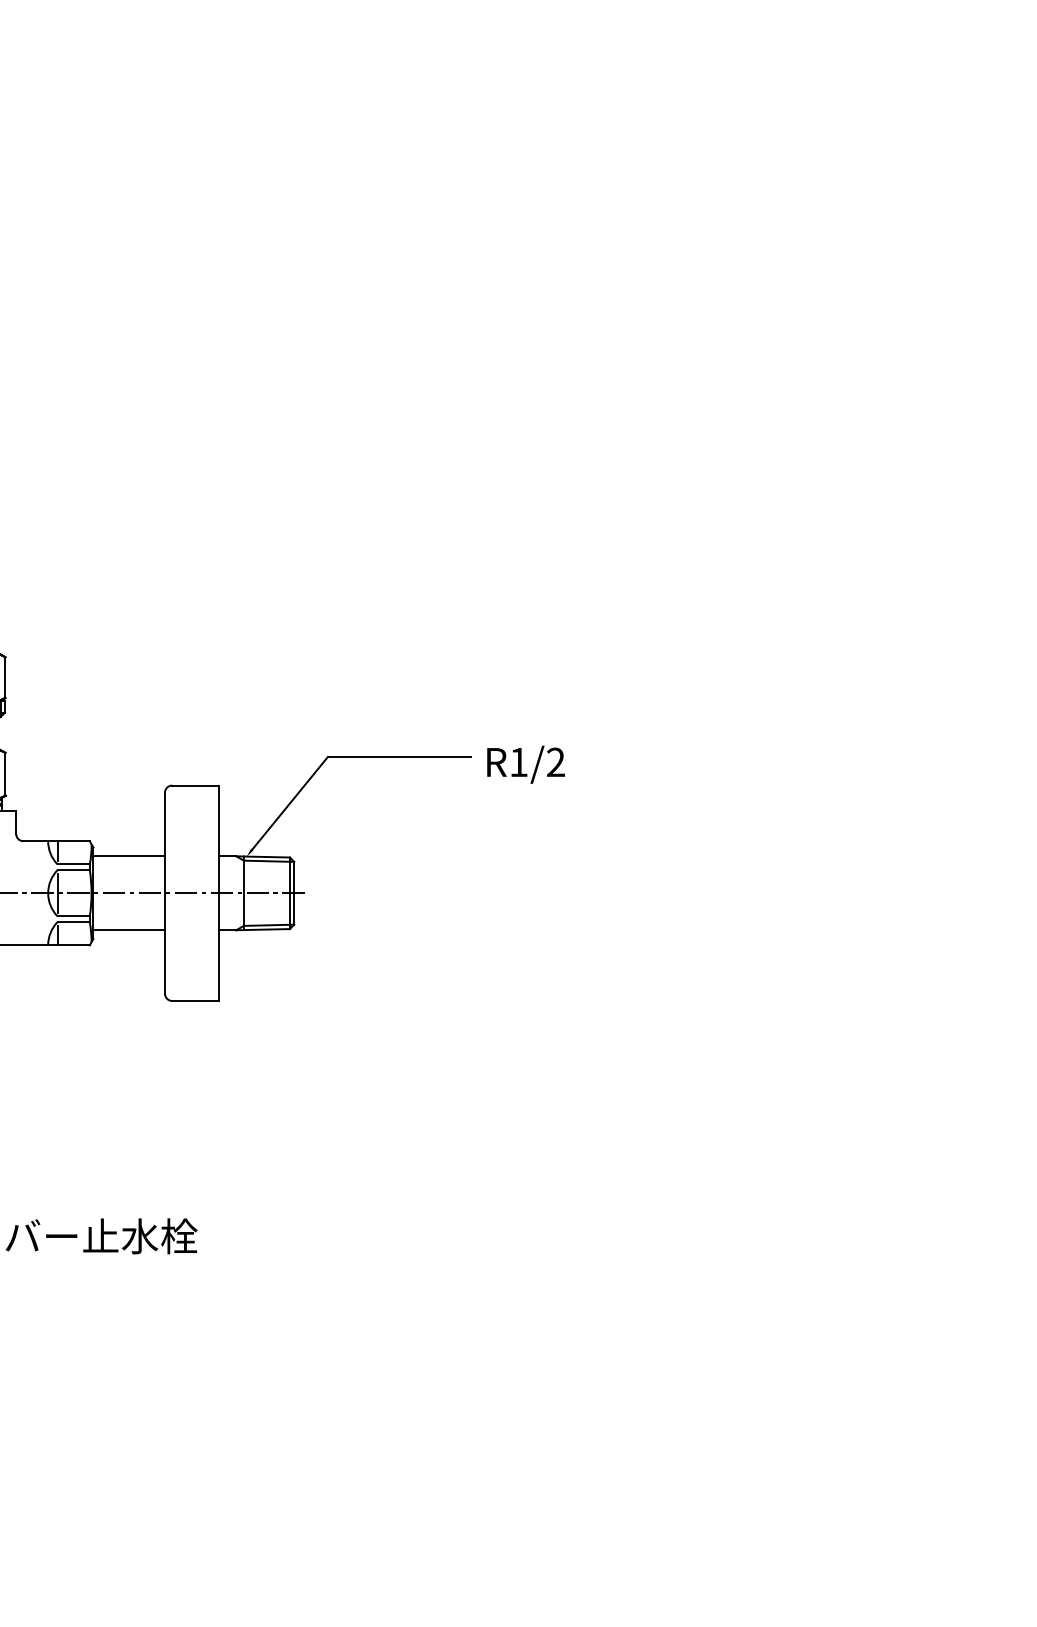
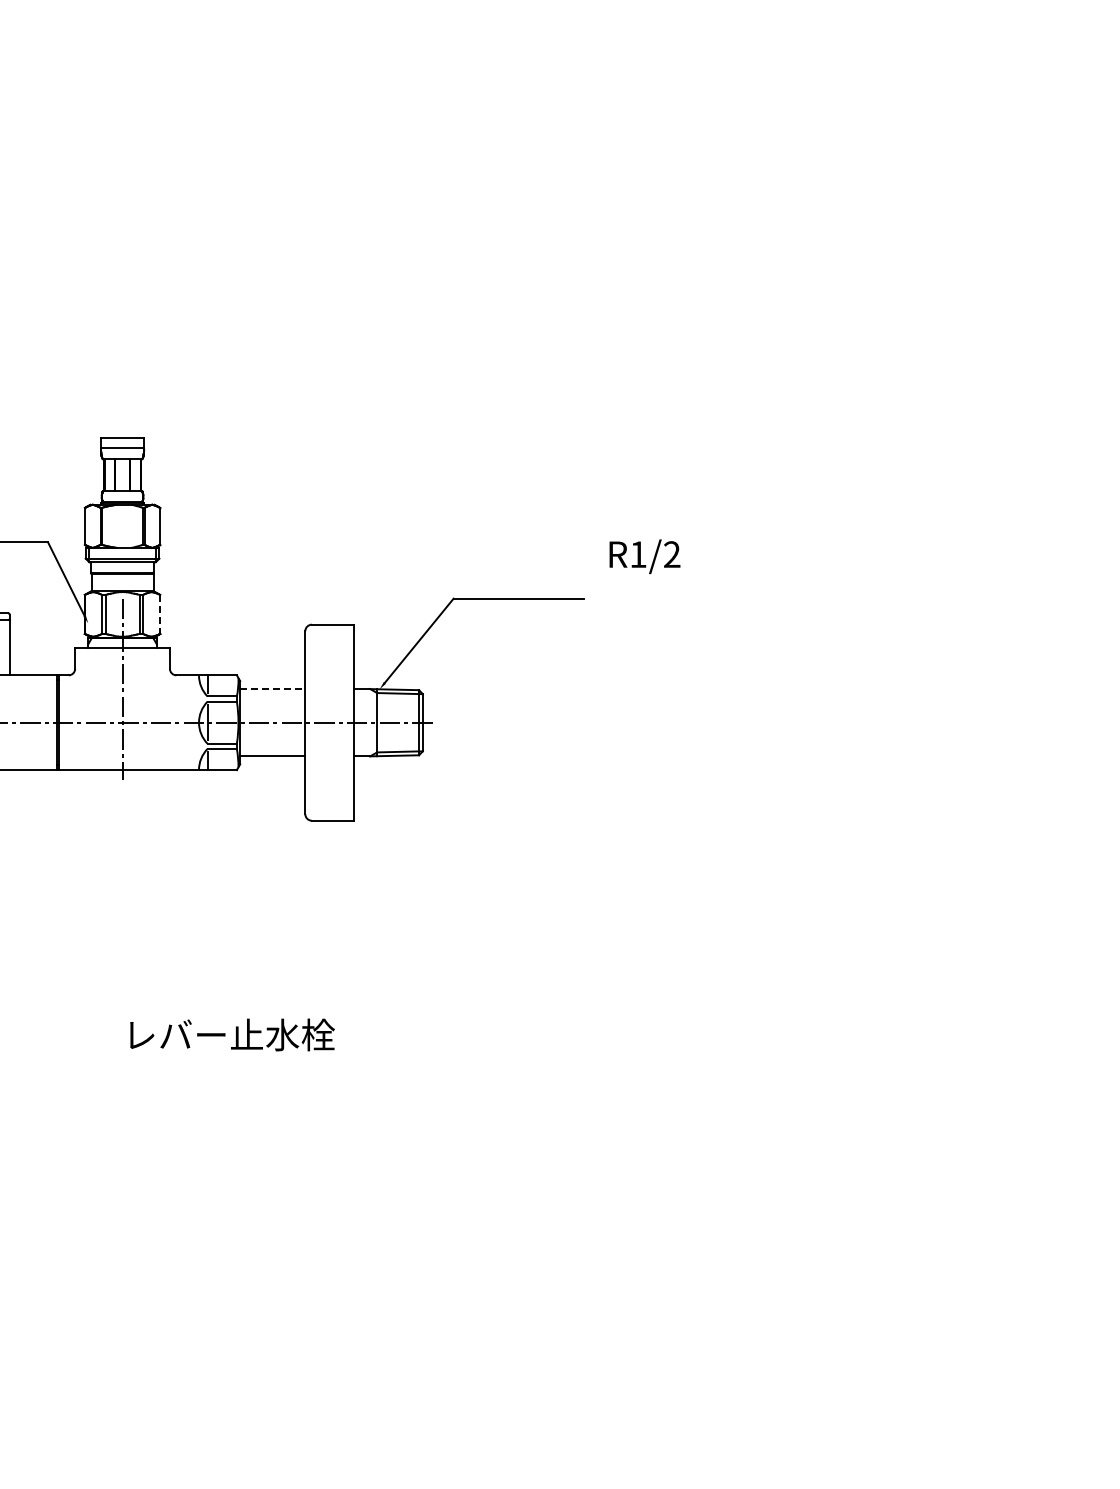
text: (525, 764) -> (644, 556), moved
line: (5, 774) -> (160, 614), solid -> dashed
line: (128, 856) -> (272, 689), solid -> dashed

